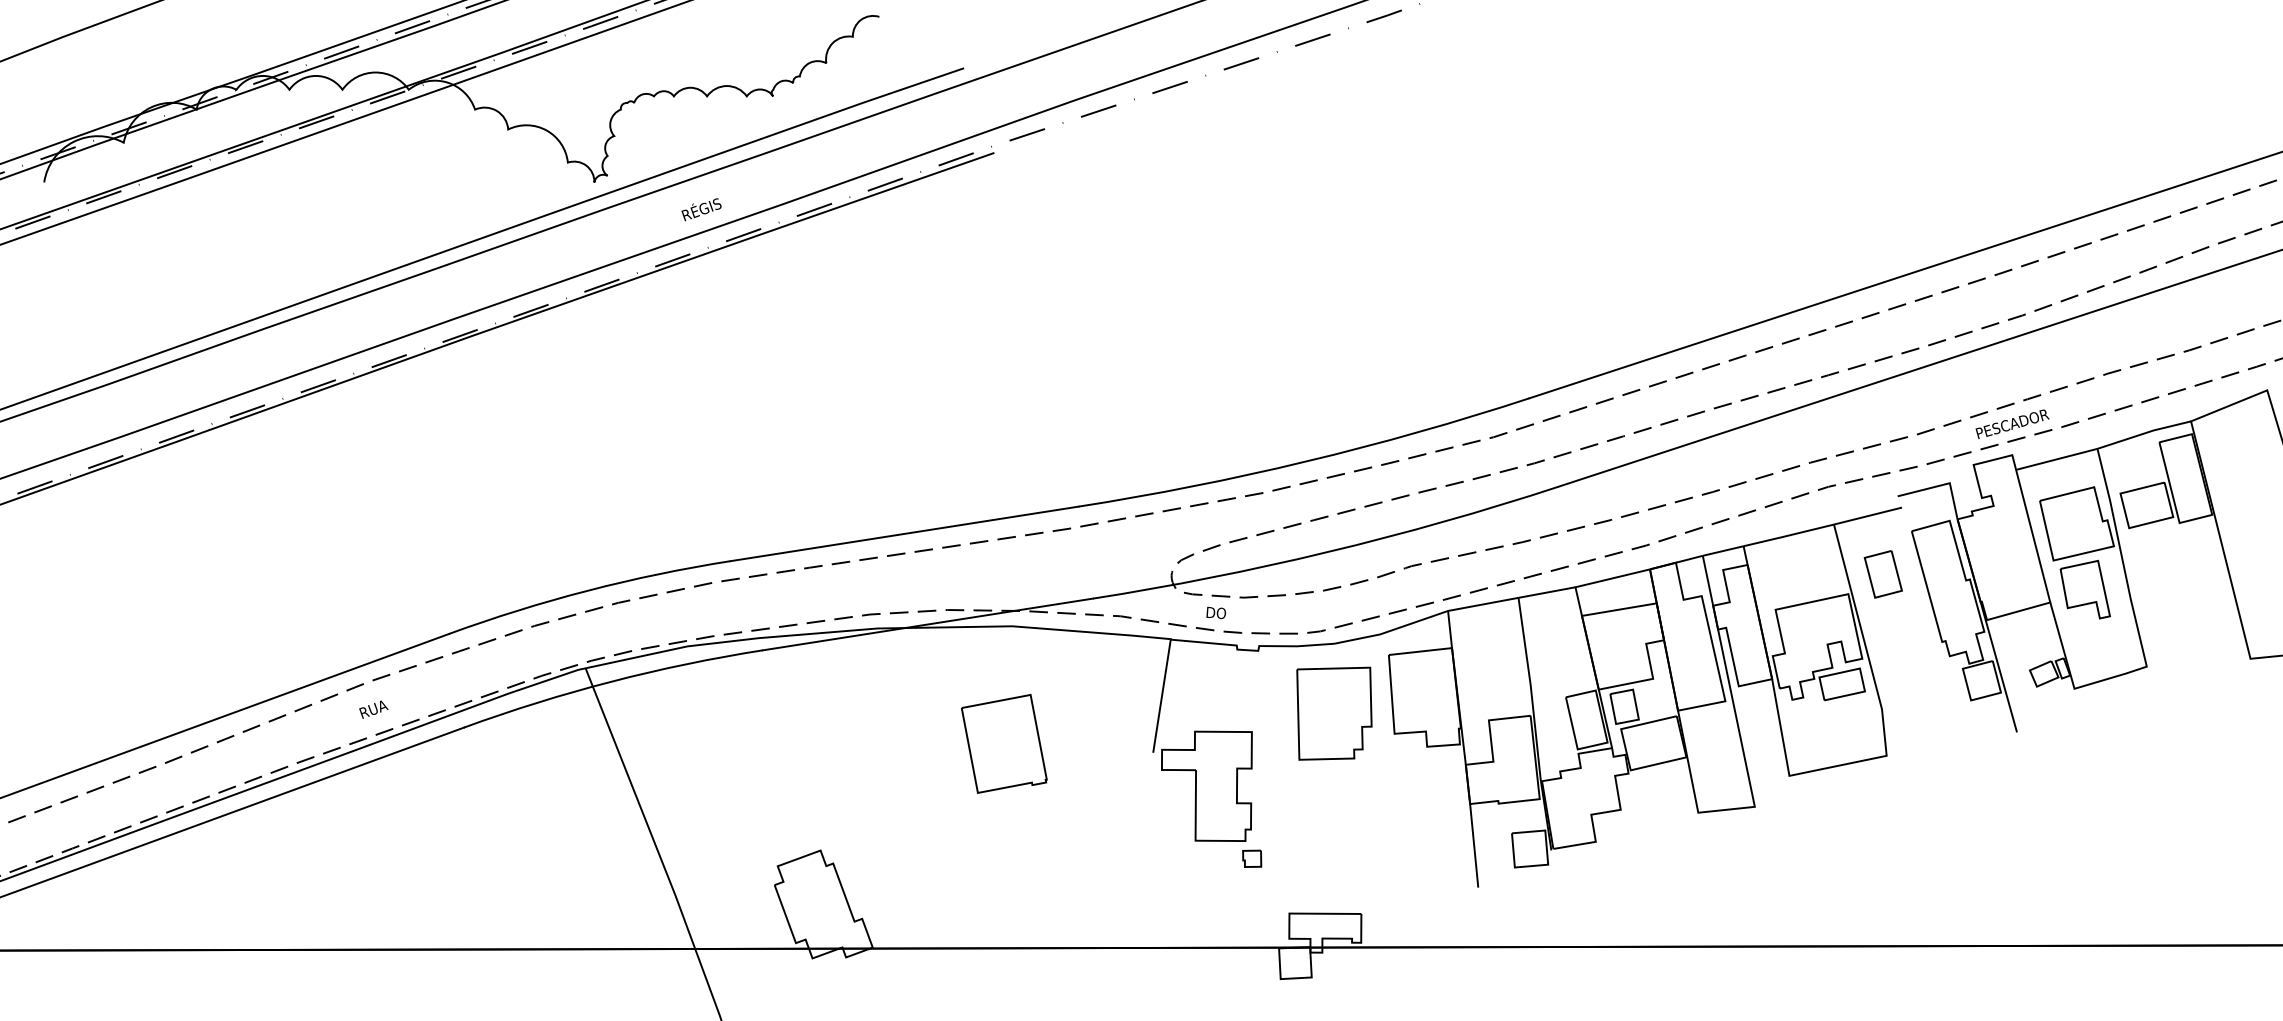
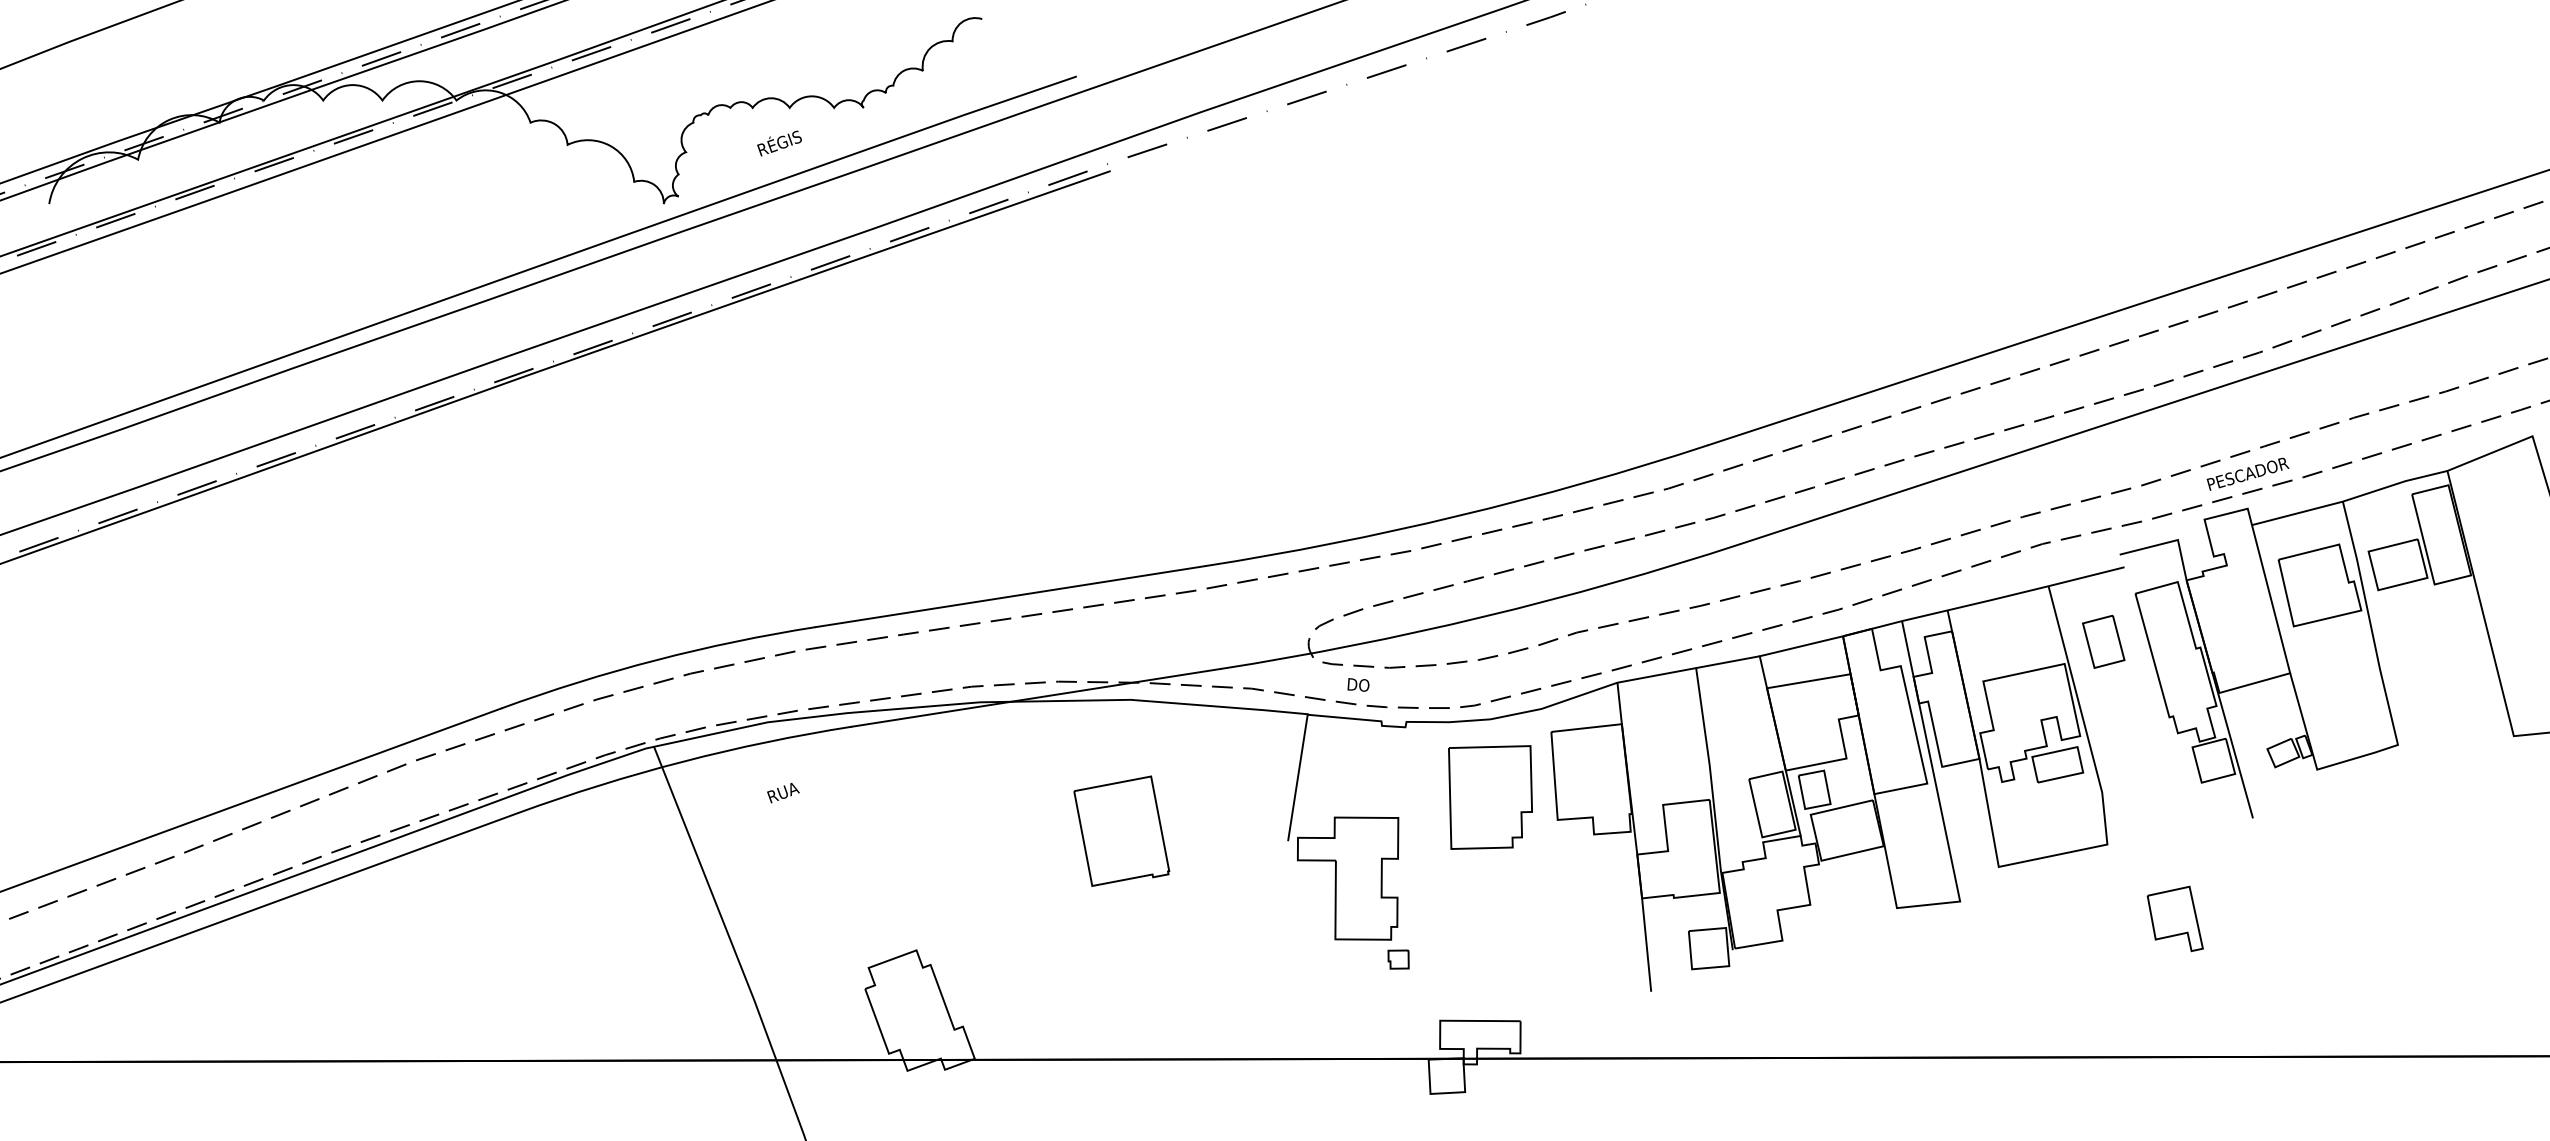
text: (701, 209) -> (779, 143), moved
part: (2084, 589) -> (2174, 918), moved
text: (373, 710) -> (783, 793), moved

